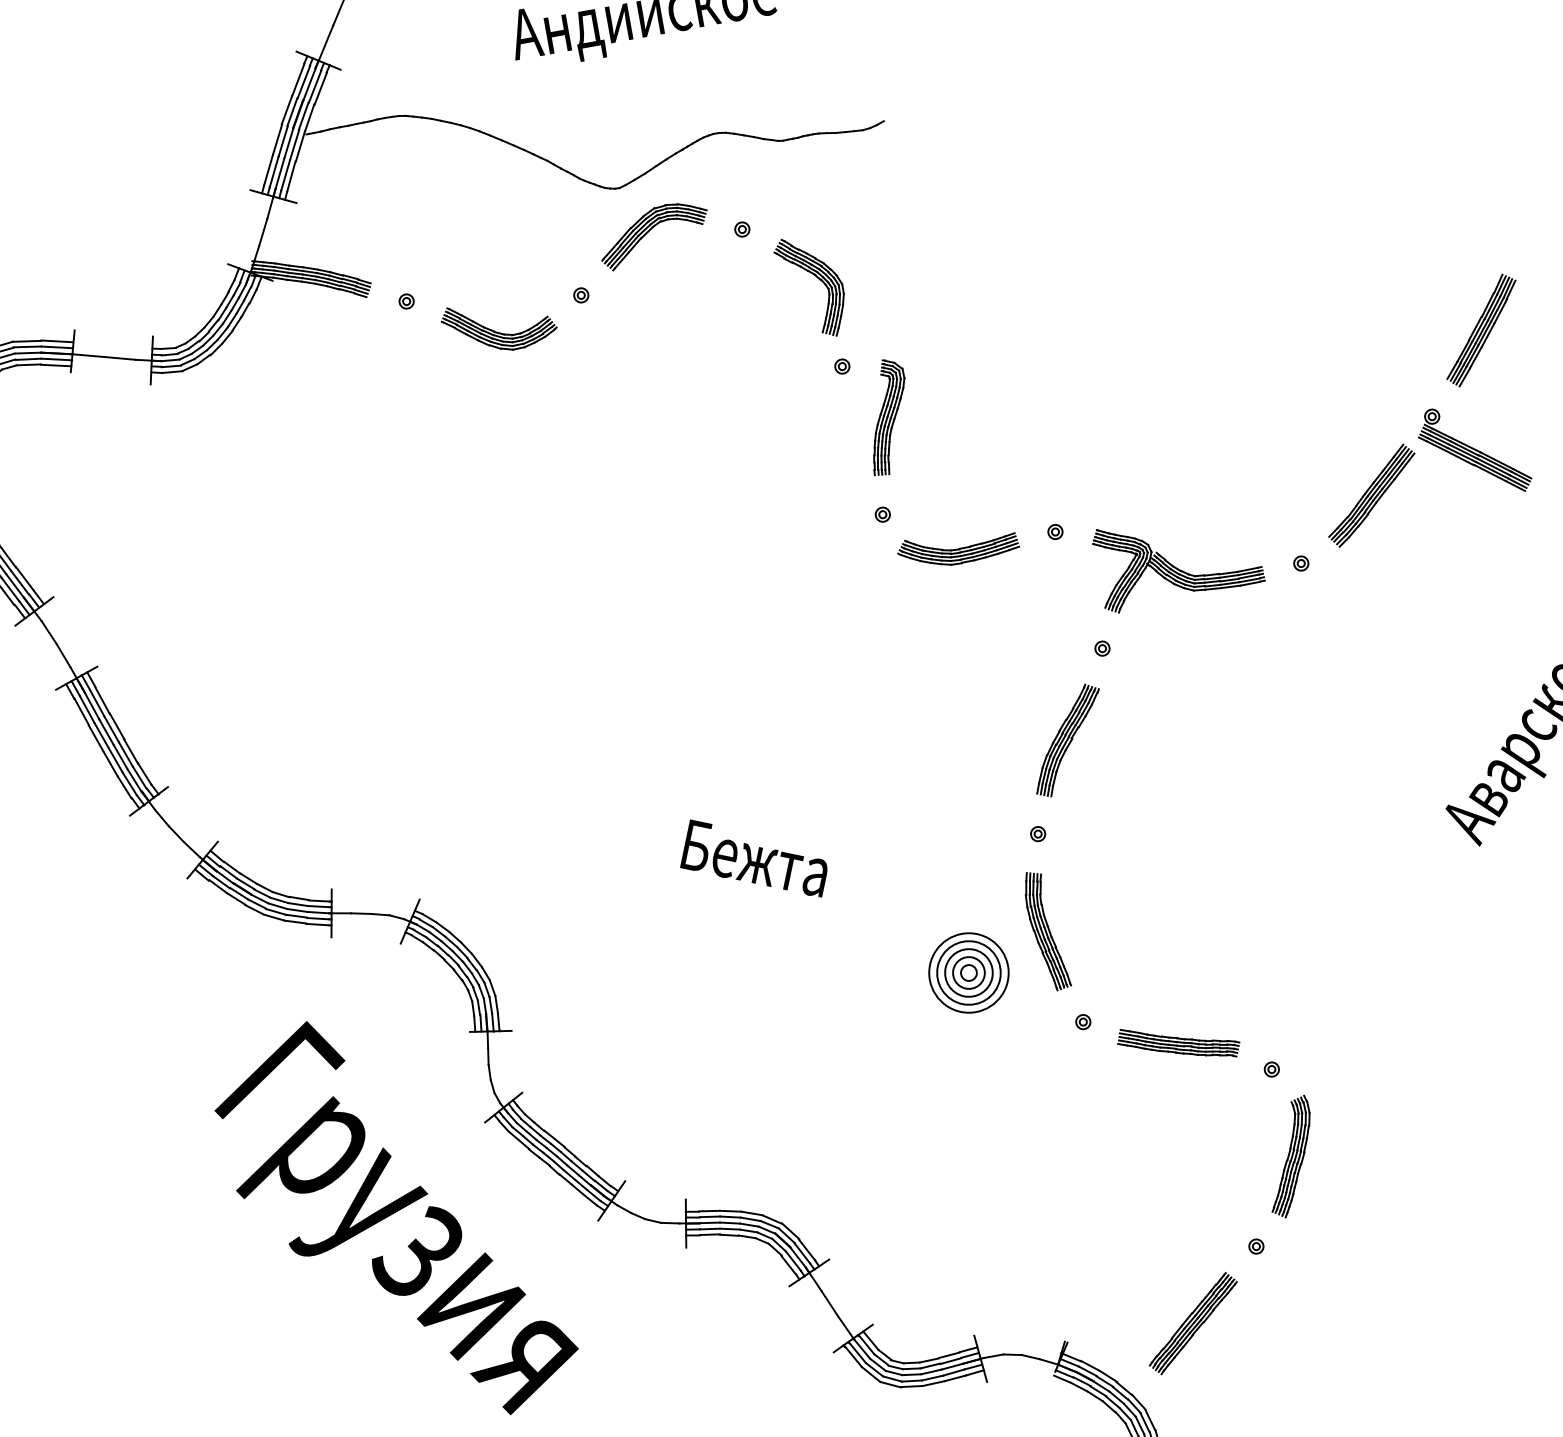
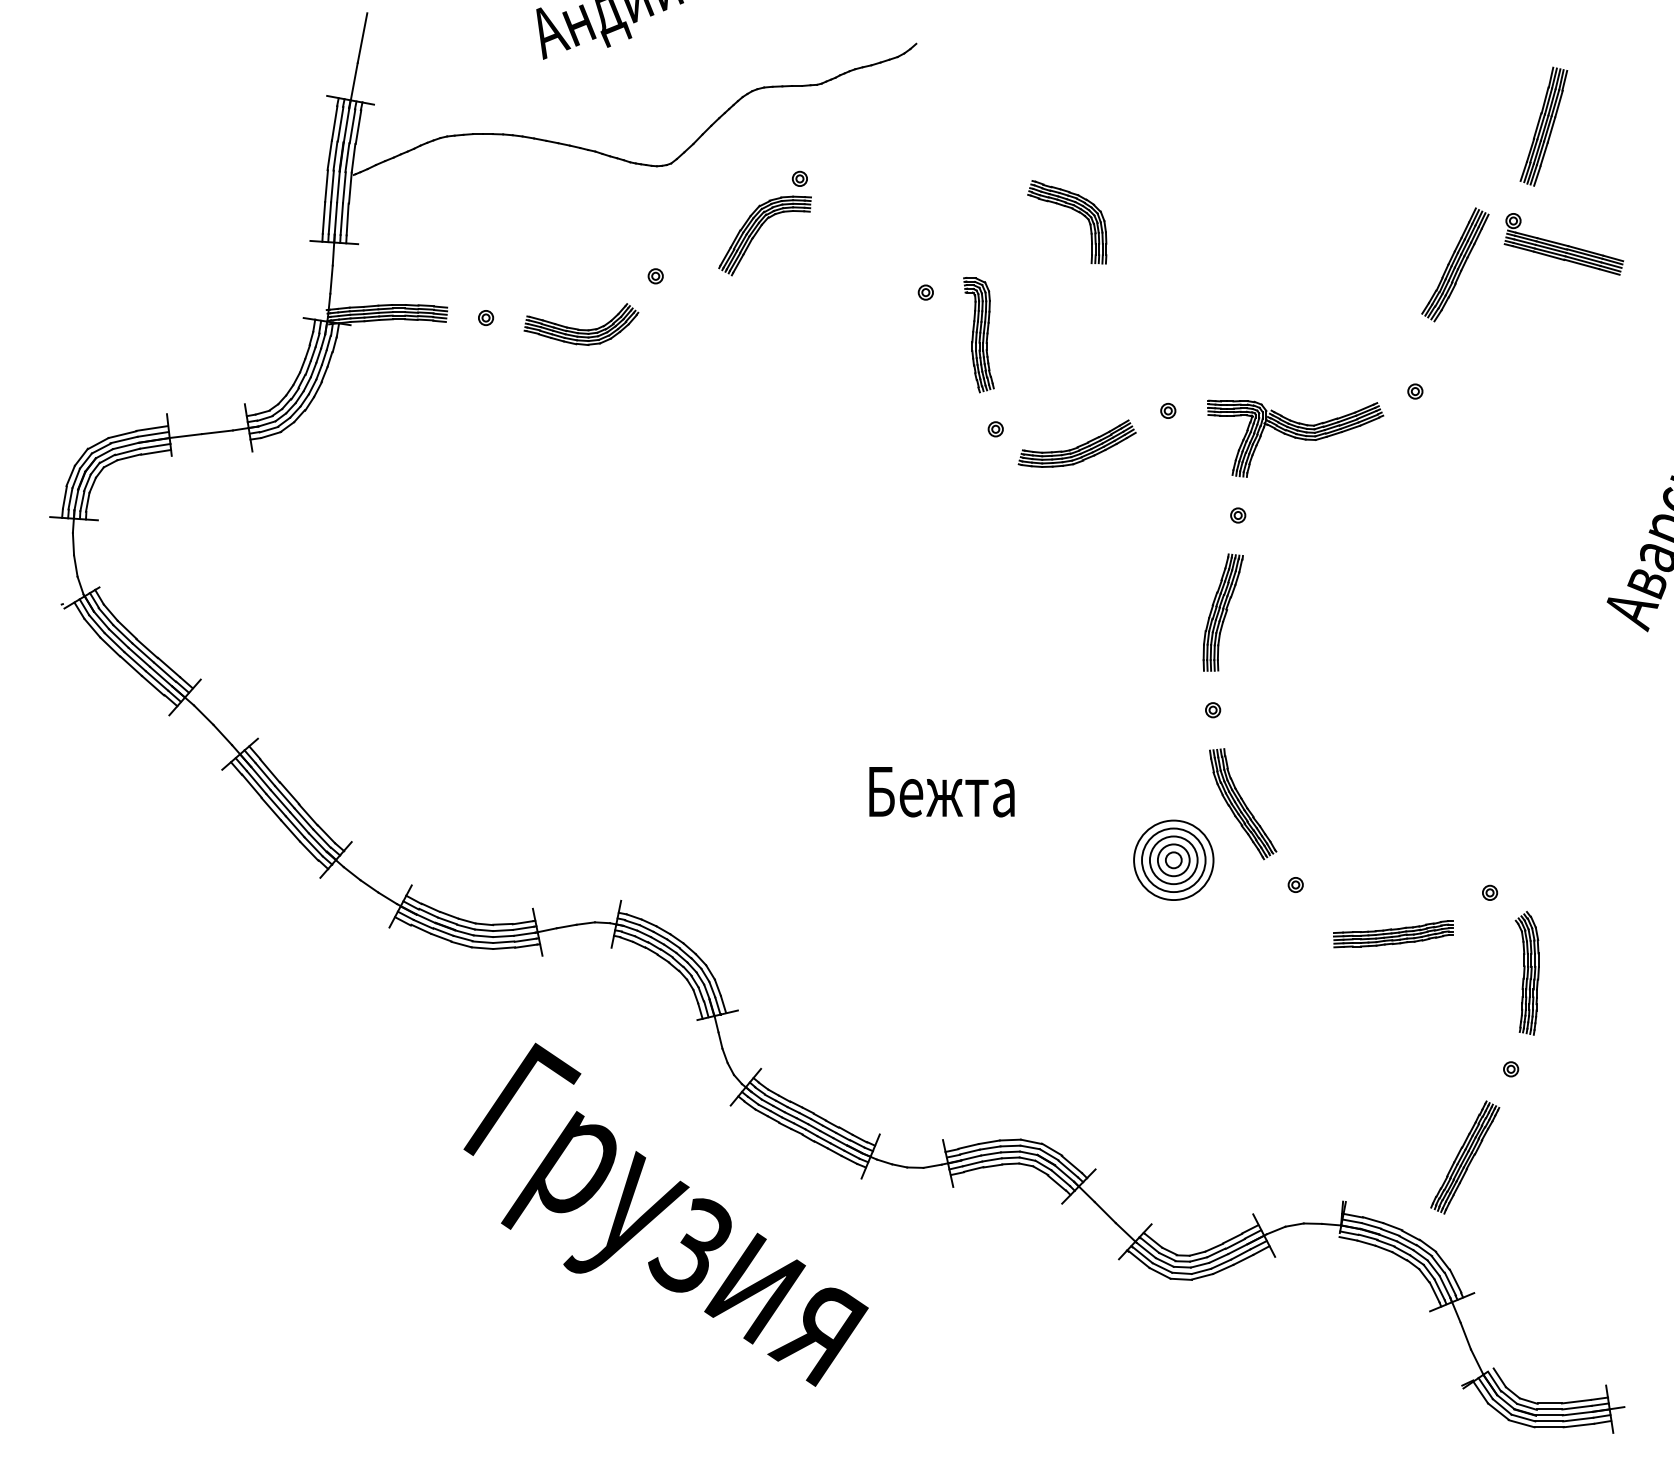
part: (649, 232) -> (759, 230), moved
part: (815, 277) -> (1073, 210), moved
part: (1371, 495) -> (1455, 264), moved
part: (1178, 1043) -> (1393, 934), moved

